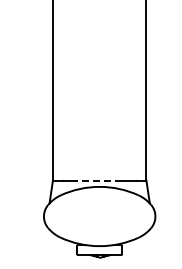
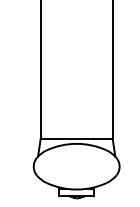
line: (99, 180) -> (76, 138), dashed -> solid

